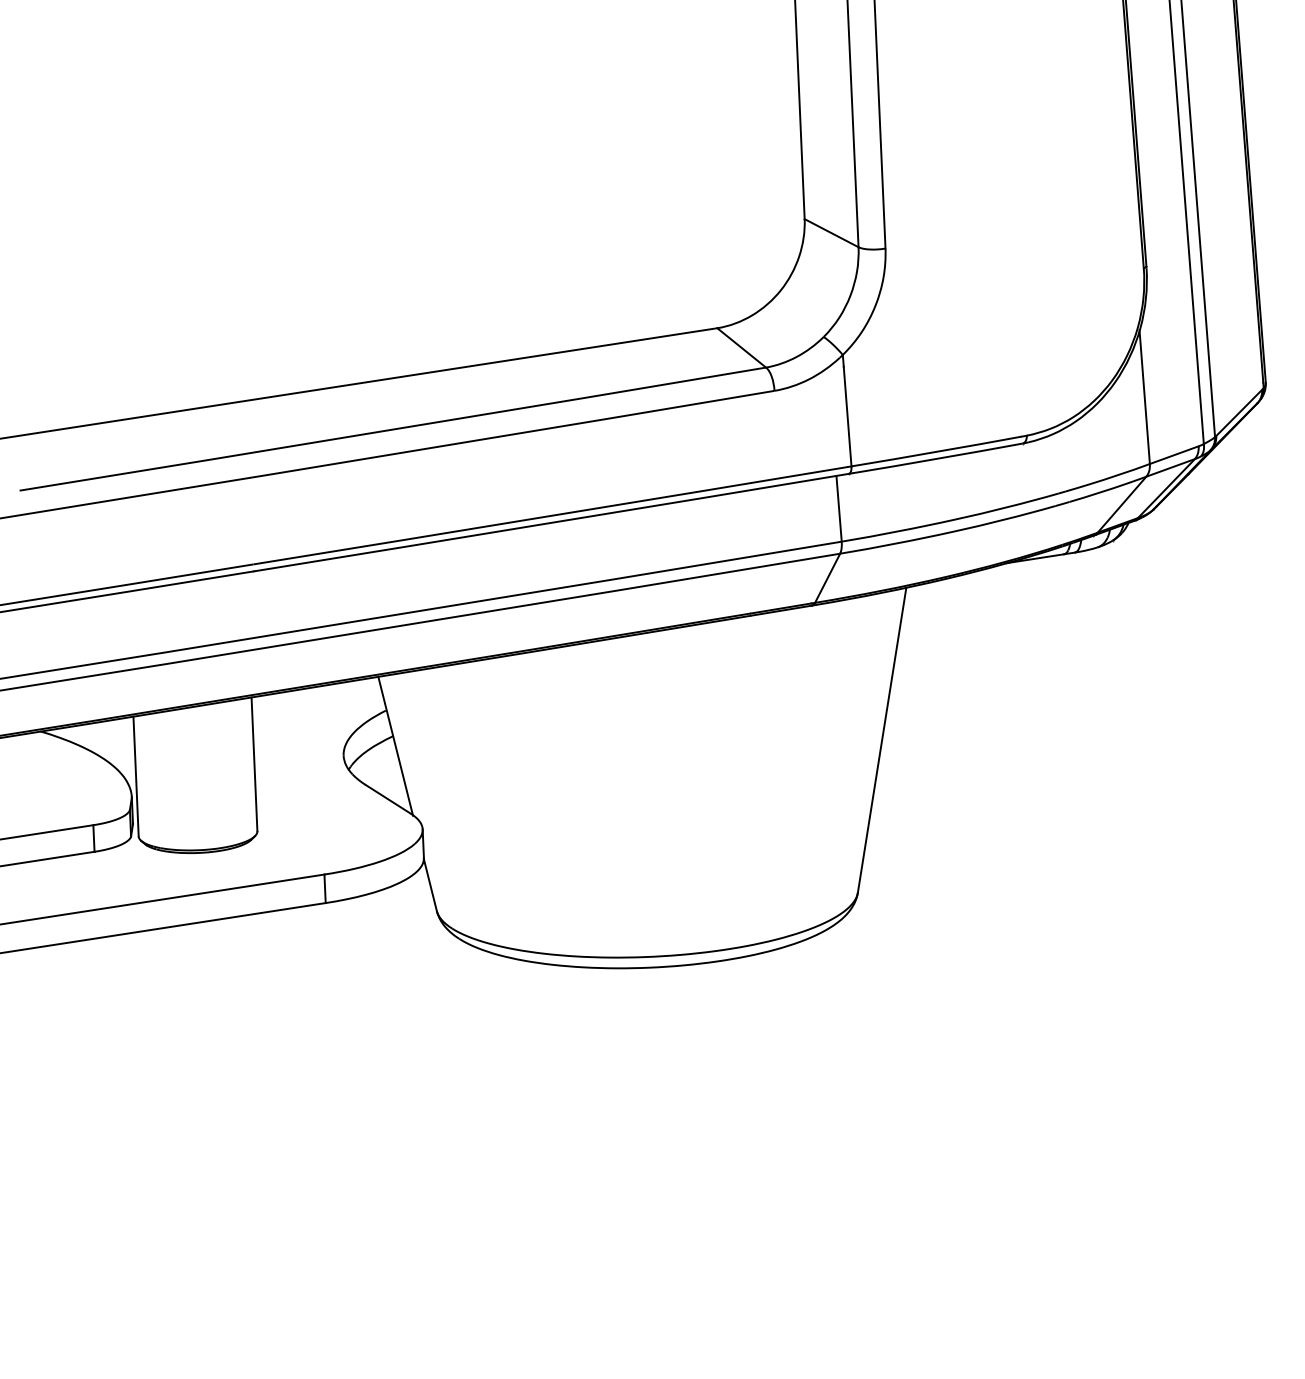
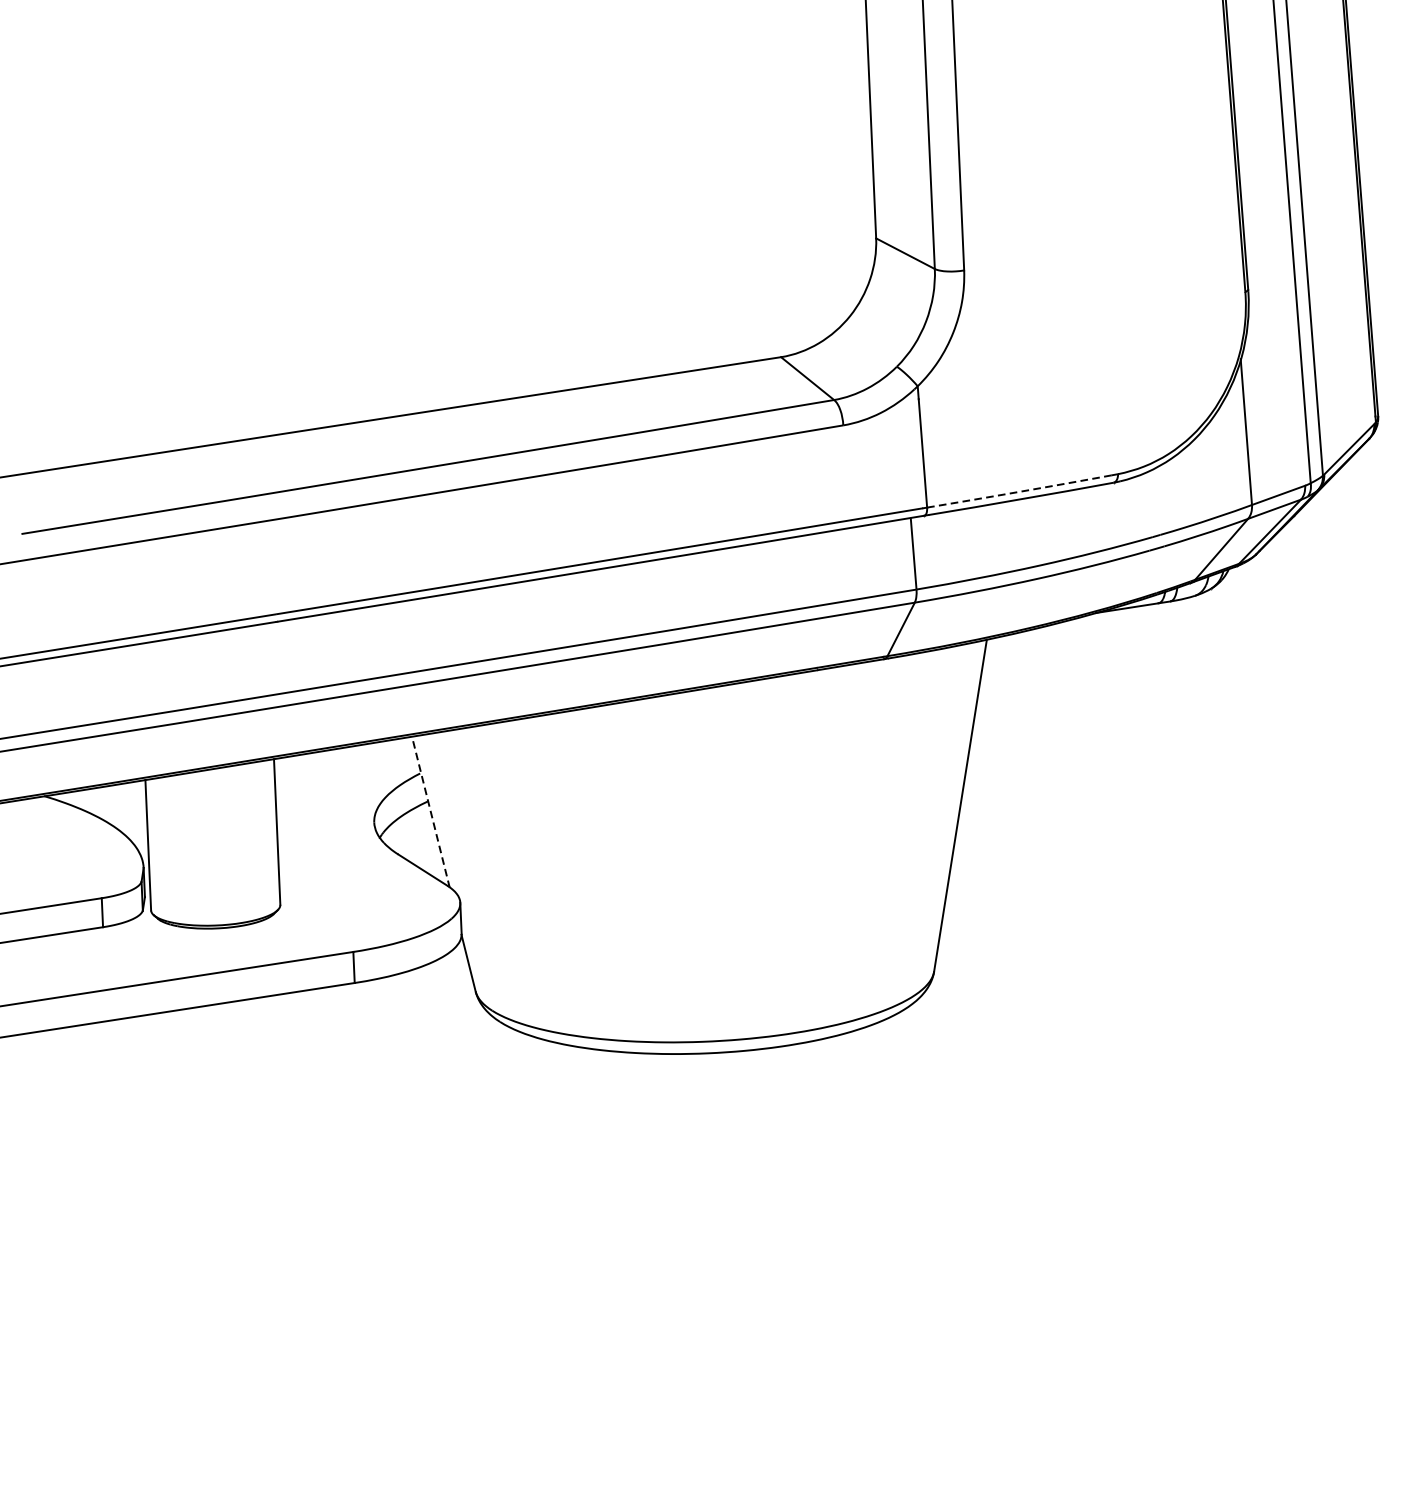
arc: (936, 451) -> (1019, 491), solid -> dashed
line: (395, 746) -> (430, 812), solid -> dashed

